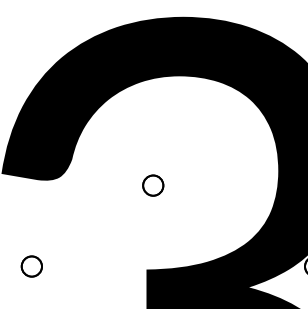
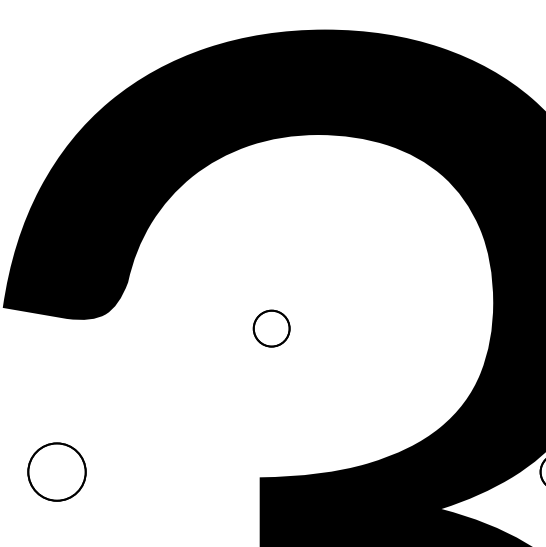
part: (31, 266) -> (55, 471), size x1.6

